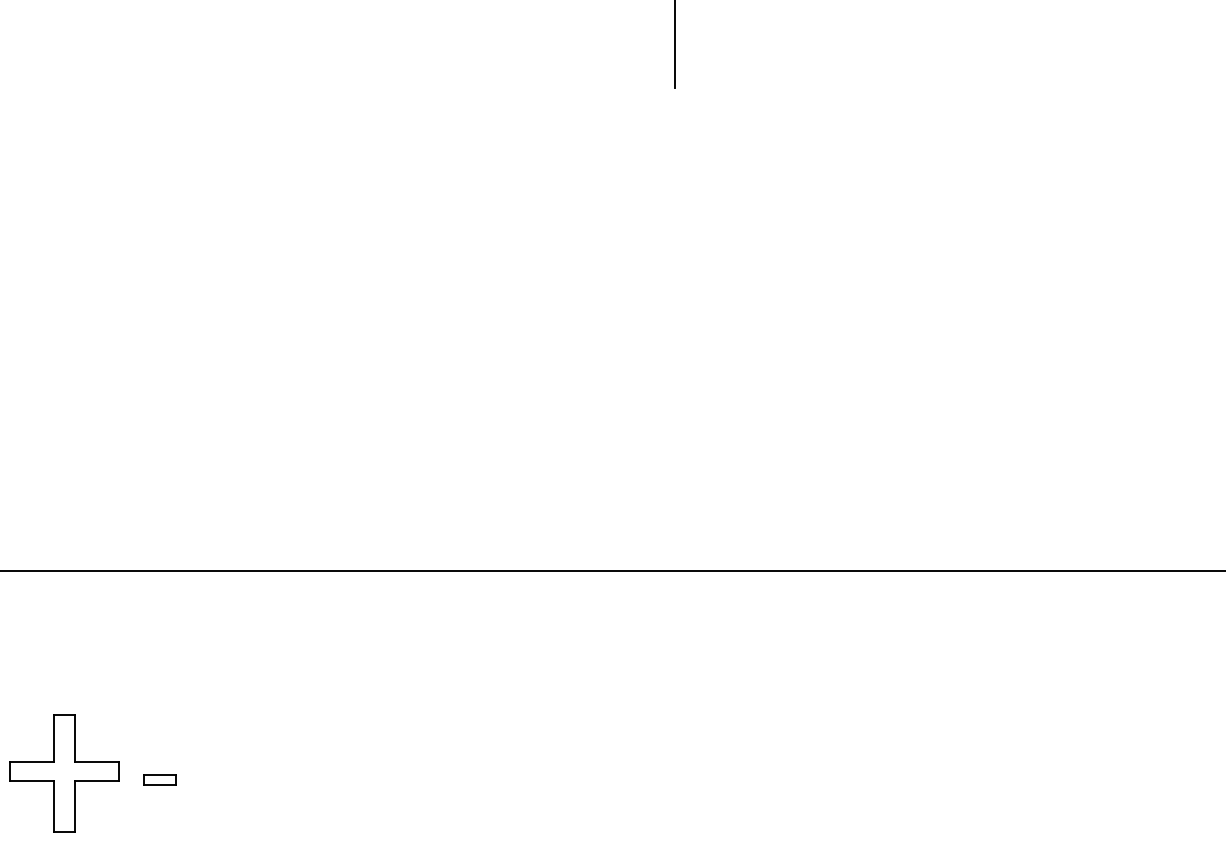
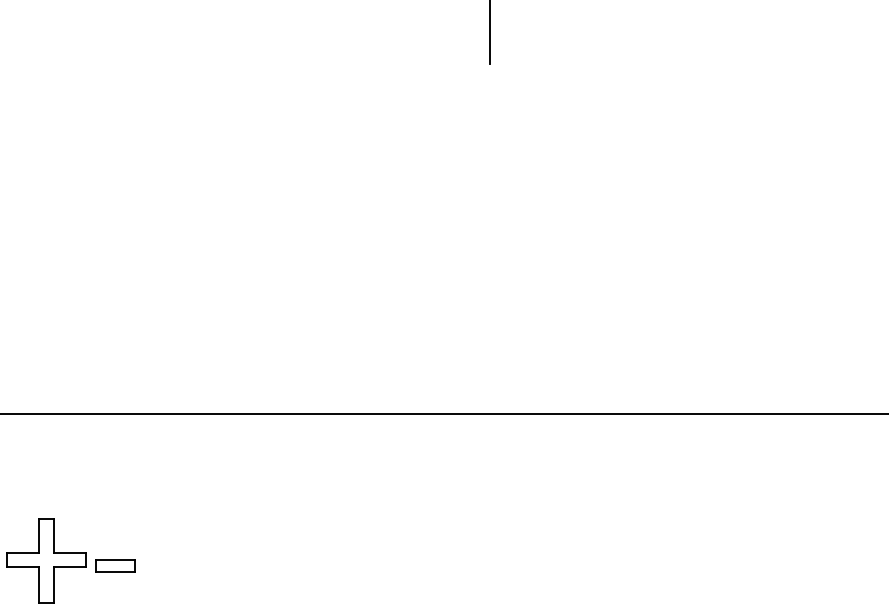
part: (159, 779) -> (115, 565), size x1.67

